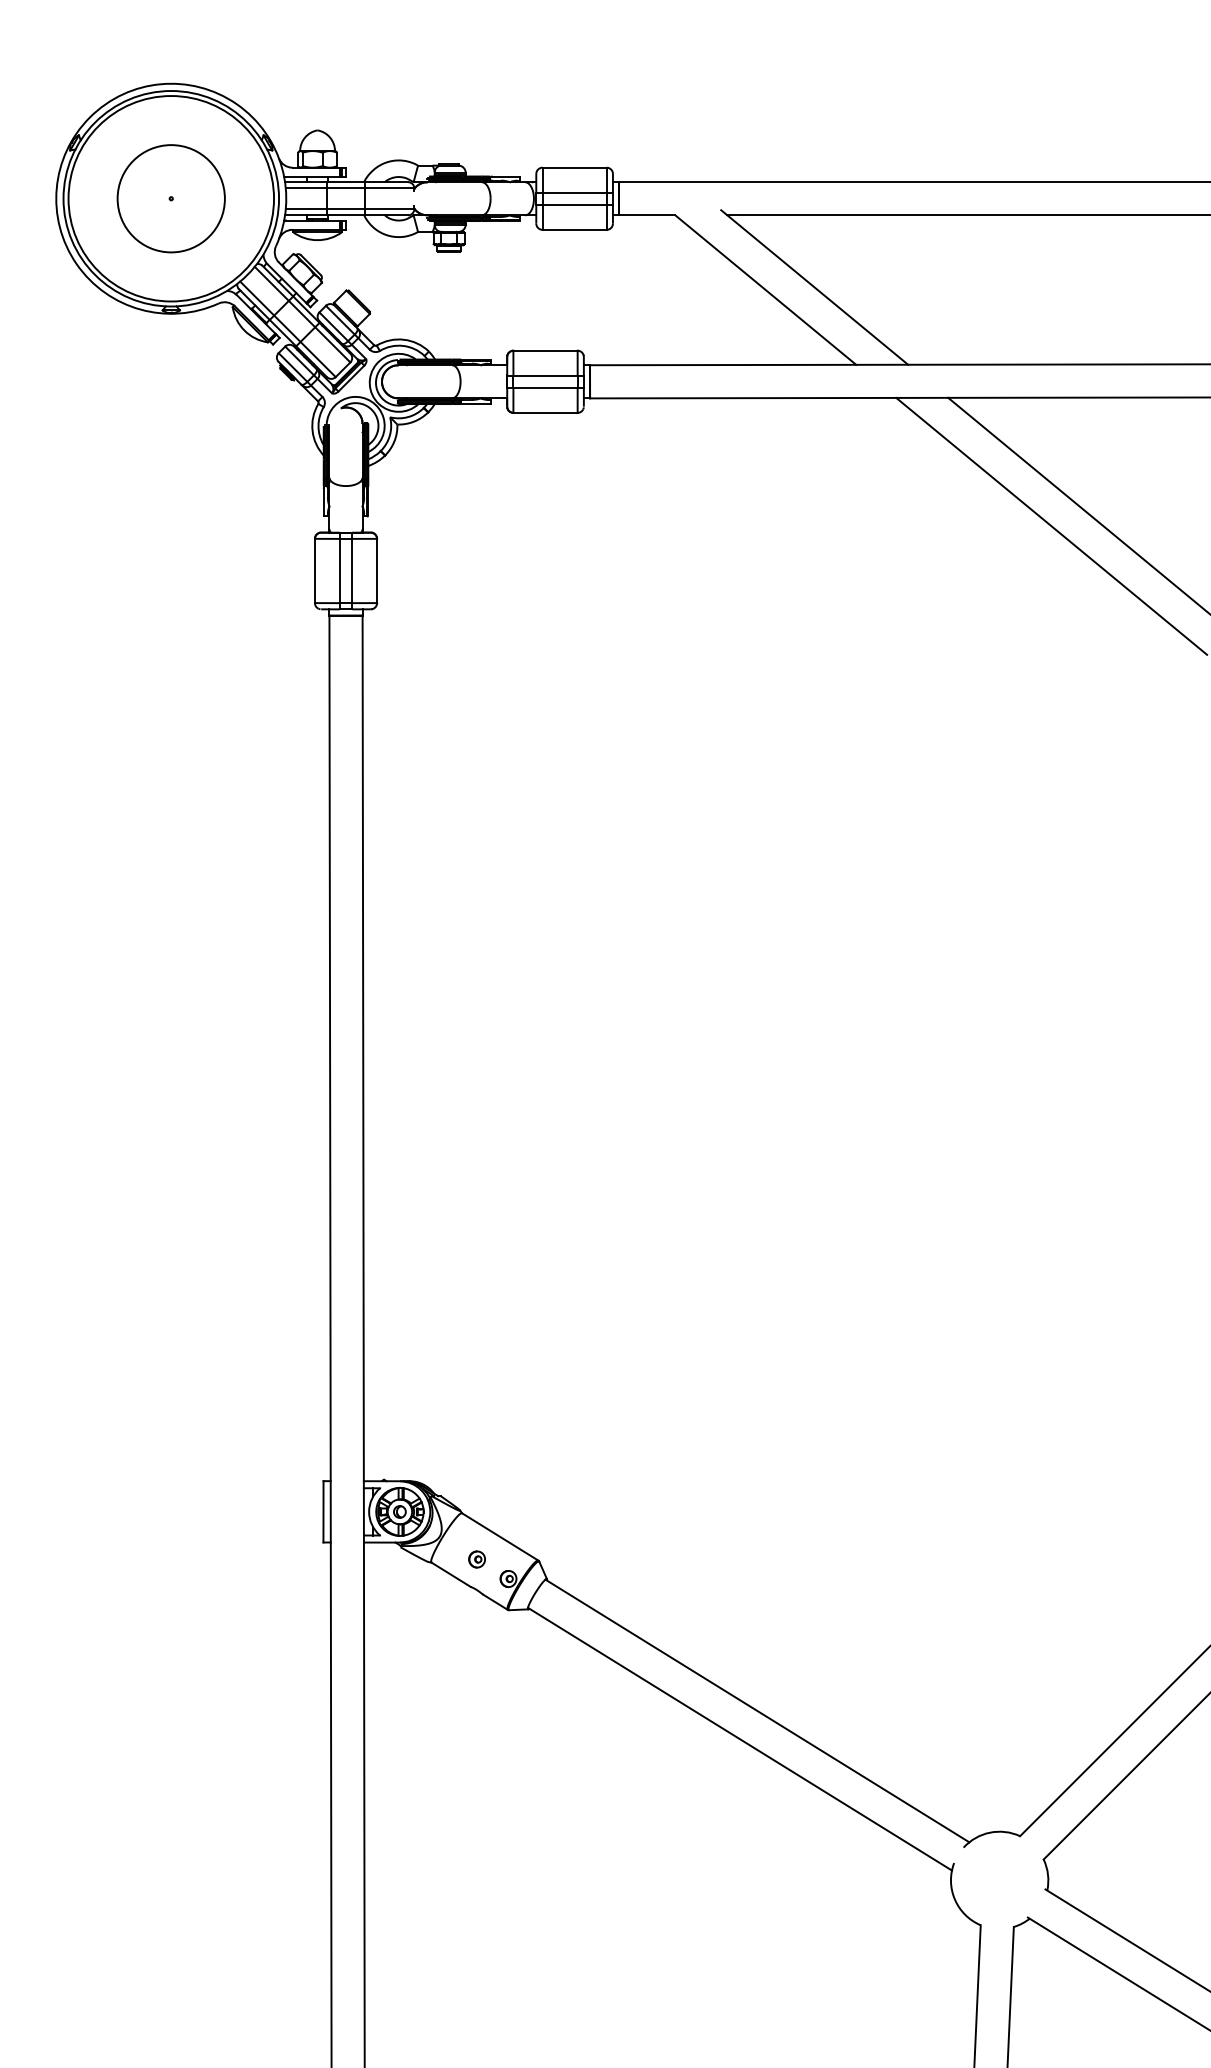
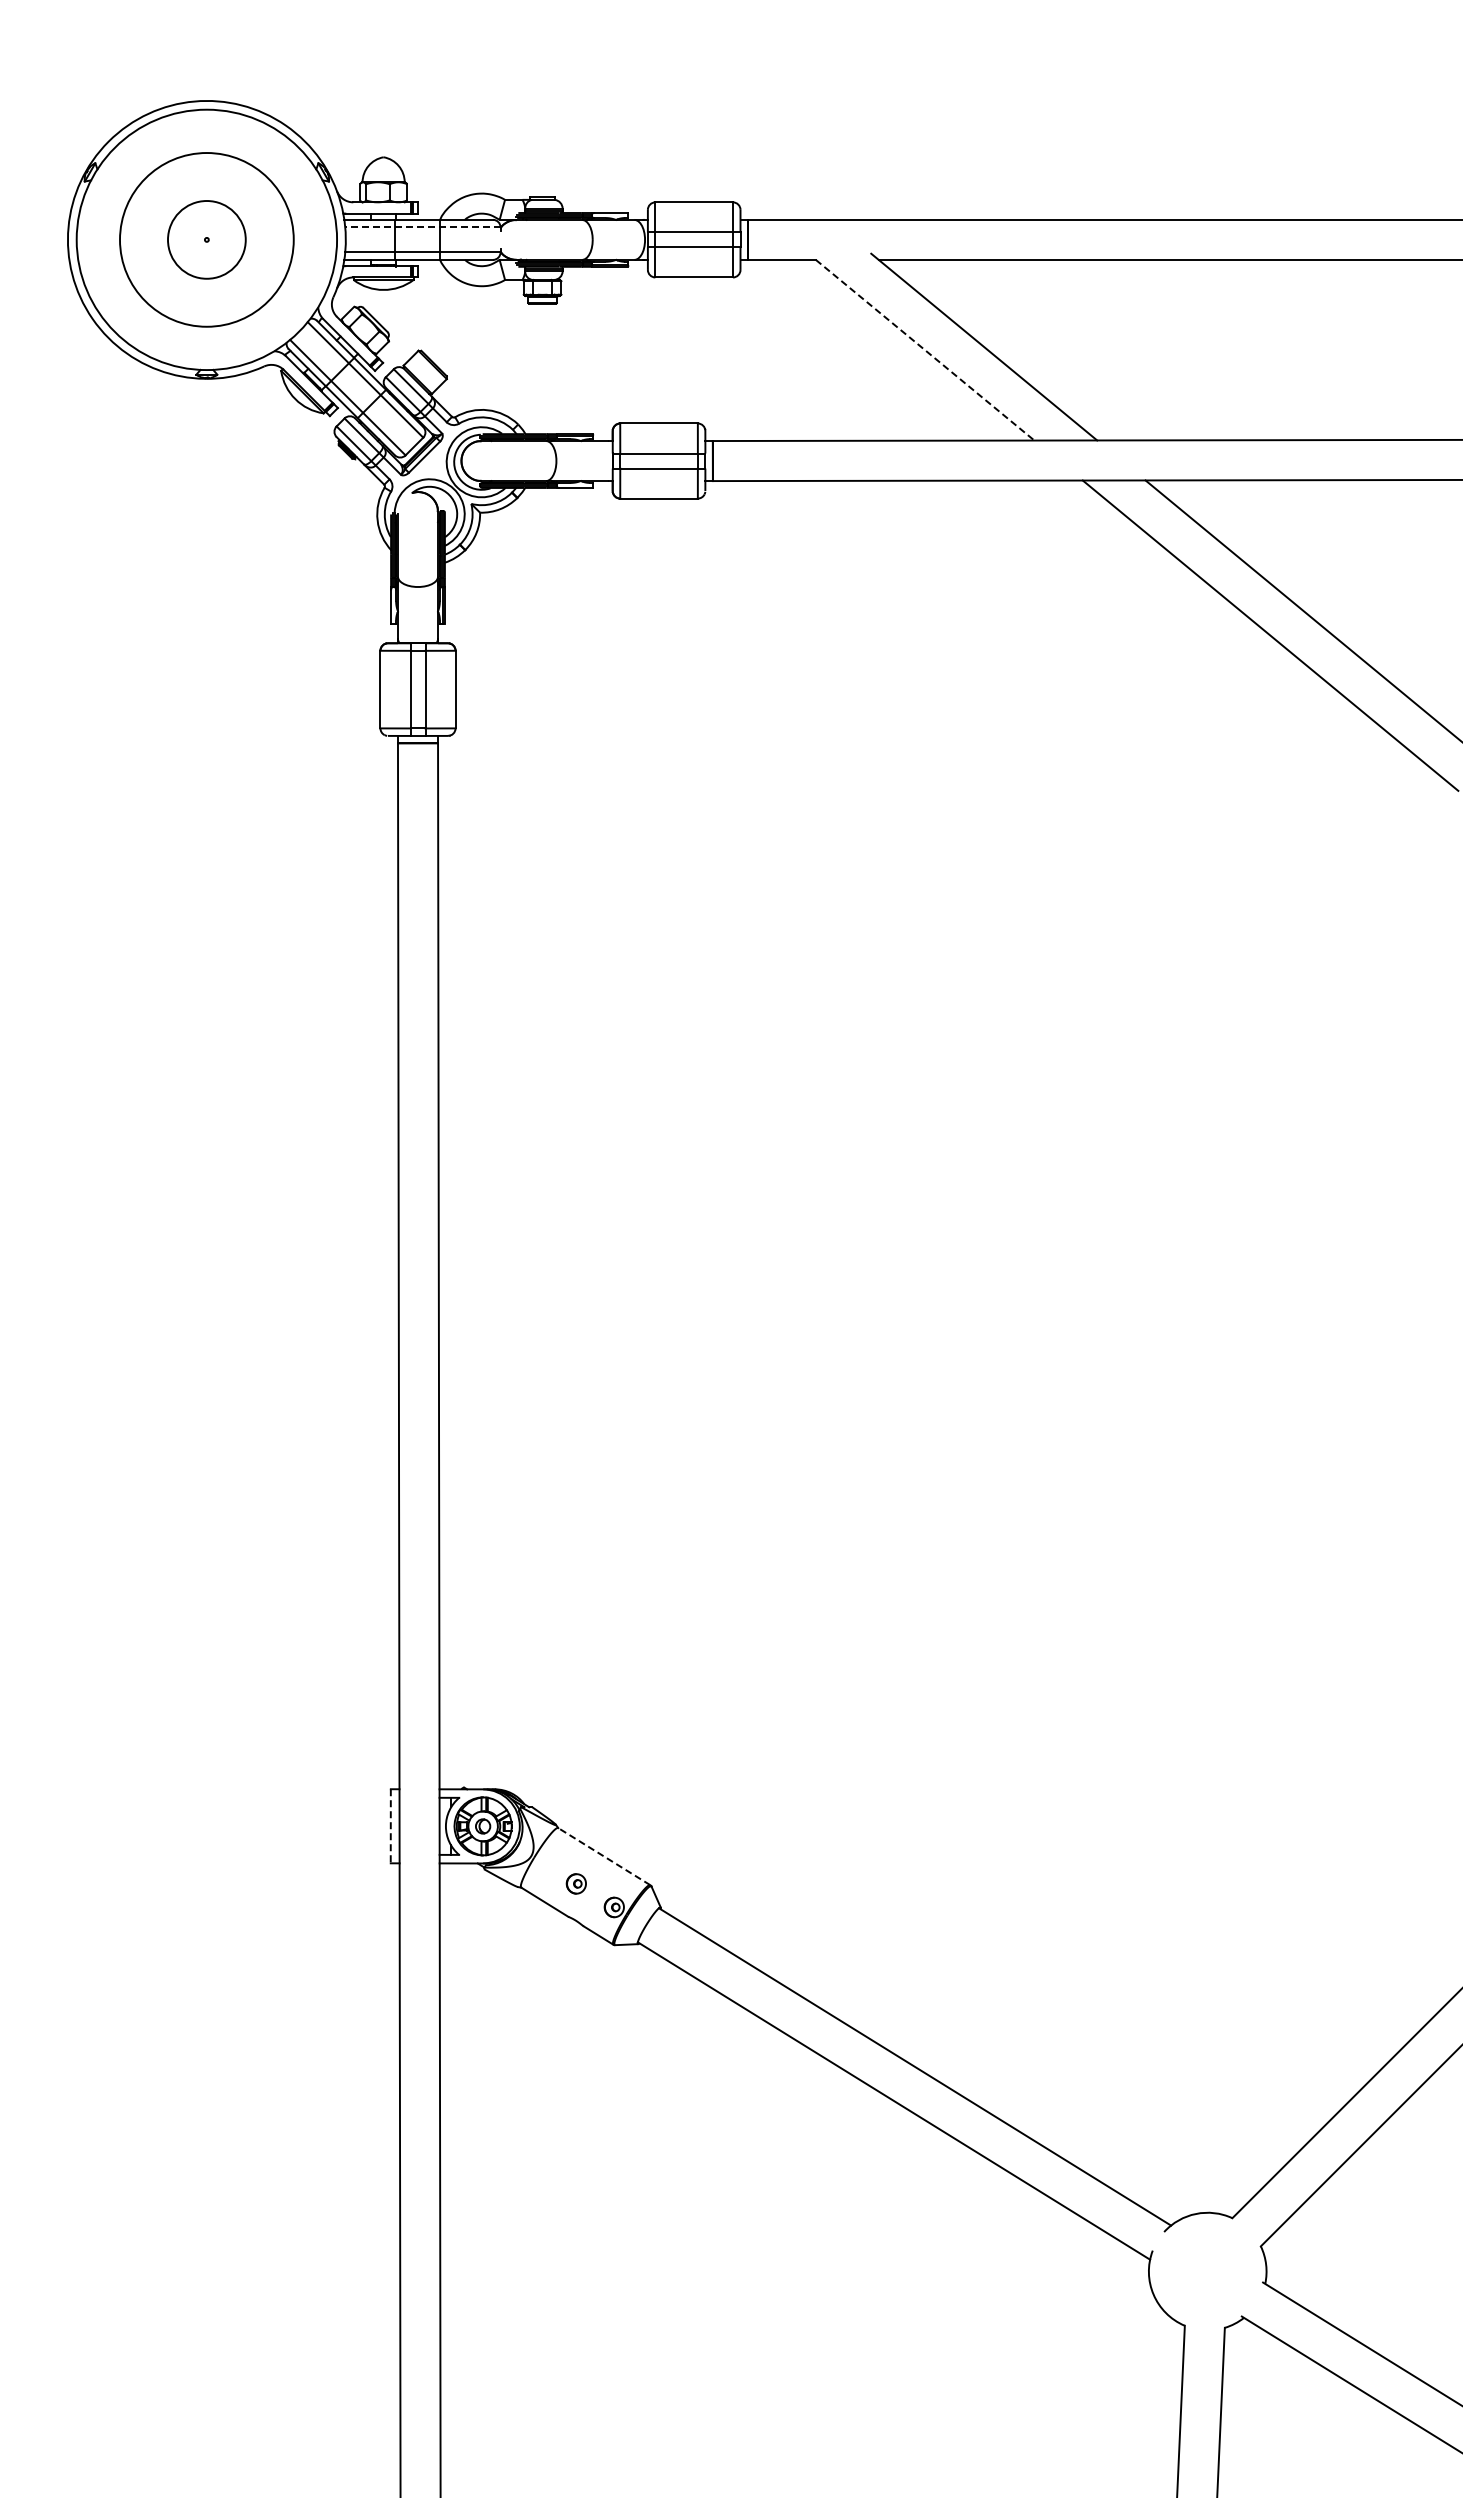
line: (349, 188) -> (422, 227), solid -> dashed
circle: (170, 198) -> (206, 239), size x0.6
circle: (170, 198) -> (206, 239), size x0.7
line: (766, 290) -> (925, 350), solid -> dashed
line: (323, 1511) -> (390, 1826), solid -> dashed
line: (499, 1536) -> (603, 1856), solid -> dashed

